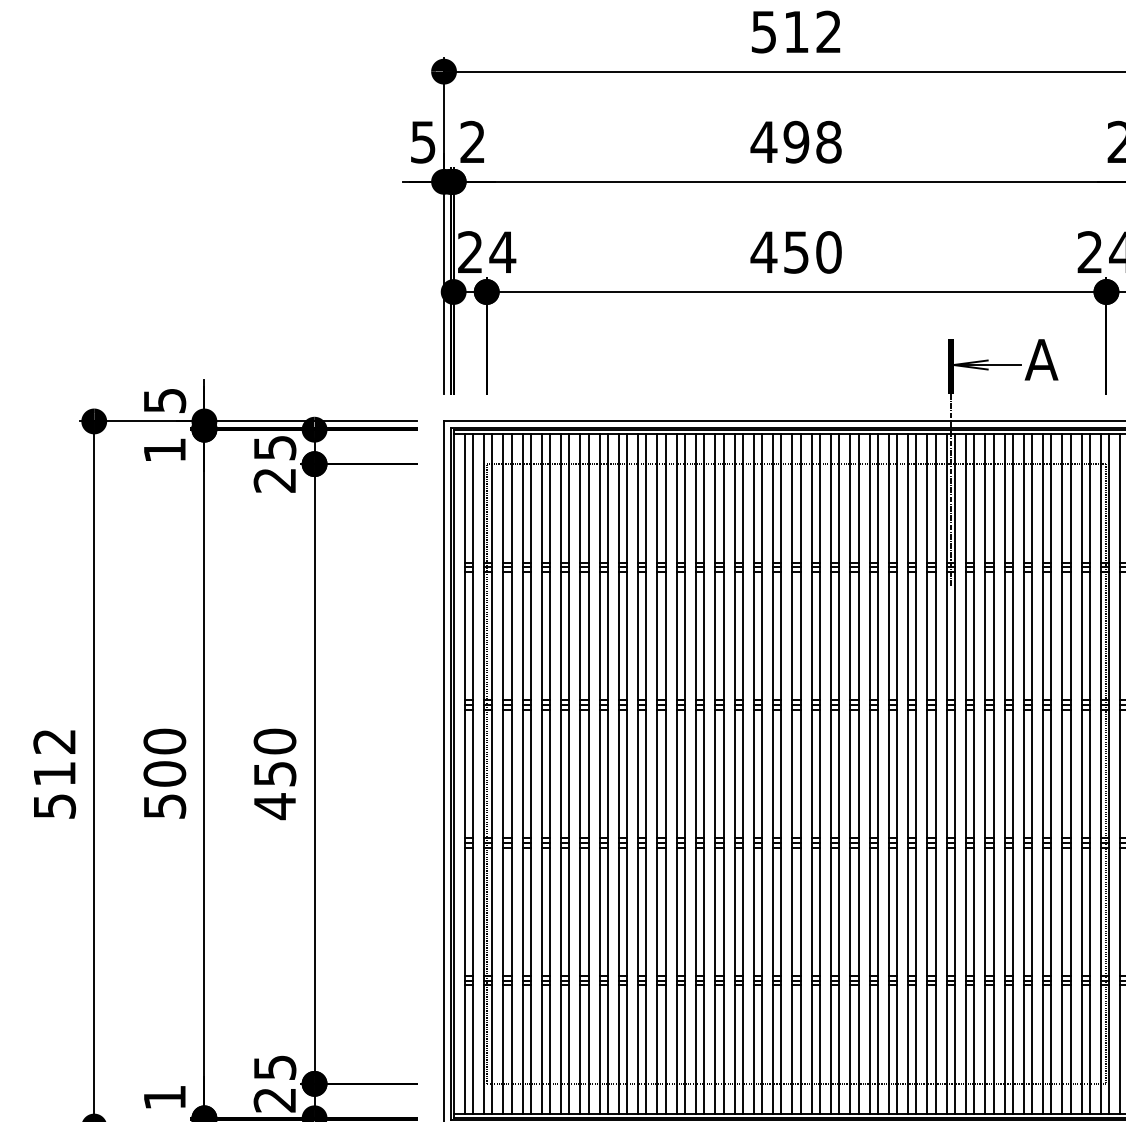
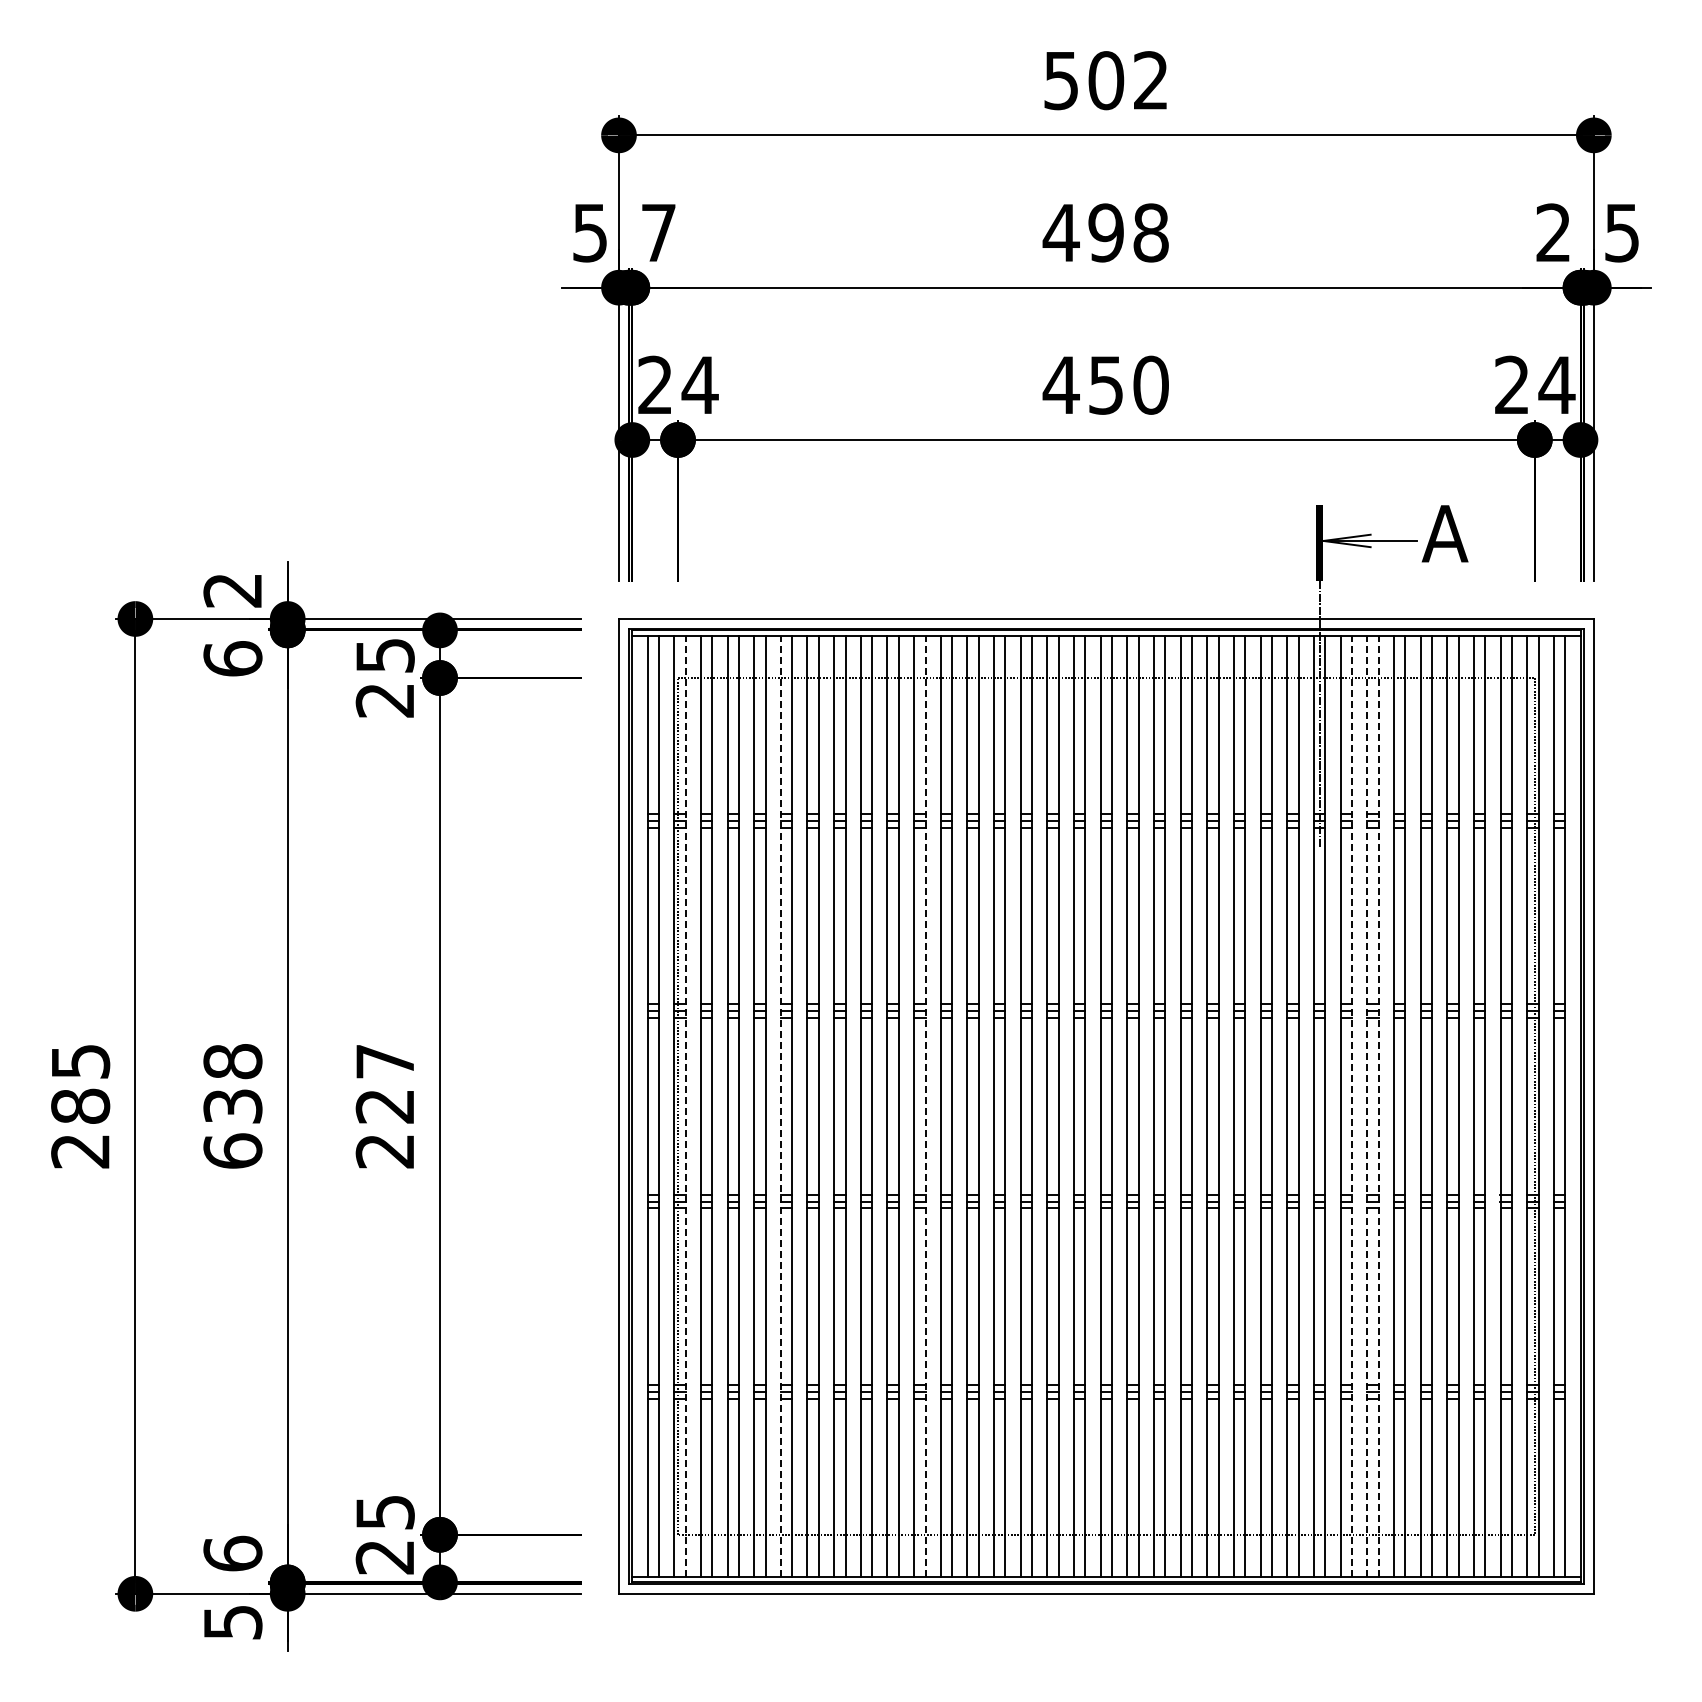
text: (796, 31) -> (1106, 80), 512 -> 502
text: (472, 141) -> (658, 232), 2 -> 7
text: (164, 400) -> (232, 590), 5 -> 2
text: (164, 450) -> (232, 658), 1 -> 6
text: (164, 773) -> (232, 1105), 500 -> 638
line: (492, 773) -> (685, 1105), solid -> dashed
line: (560, 773) -> (780, 1105), solid -> dashed
line: (665, 773) -> (925, 1105), solid -> dashed
line: (974, 773) -> (1352, 1105), solid -> dashed
line: (985, 773) -> (1367, 1105), solid -> dashed
line: (993, 773) -> (1378, 1105), solid -> dashed
text: (54, 774) -> (80, 1106), 512 -> 285
text: (274, 774) -> (384, 1106), 450 -> 227
text: (164, 1097) -> (232, 1553), 1 -> 6

